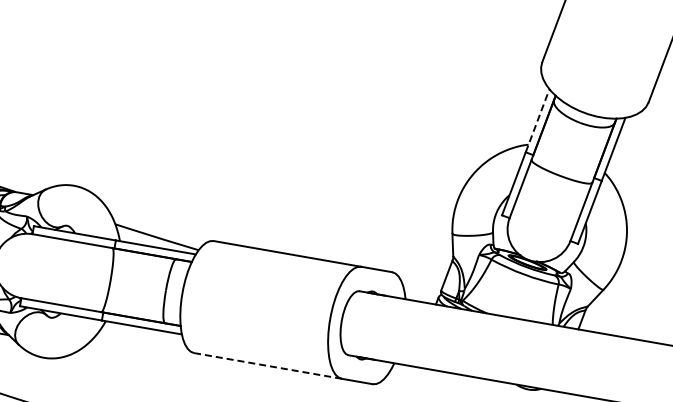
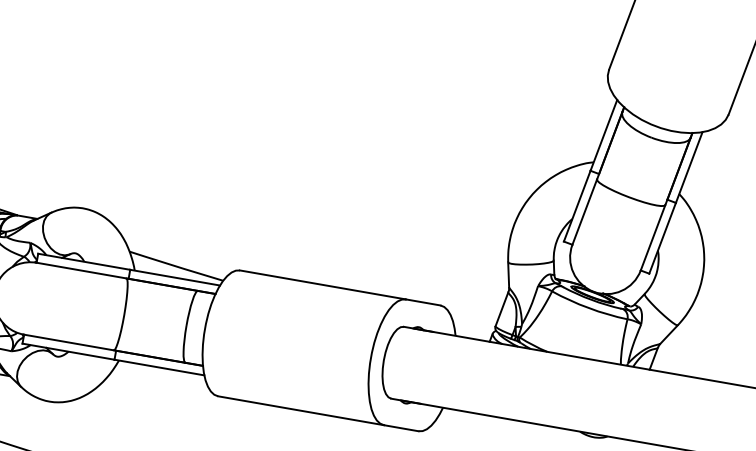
line: (537, 120) -> (603, 135), dashed -> solid
line: (268, 366) -> (301, 411), dashed -> solid

